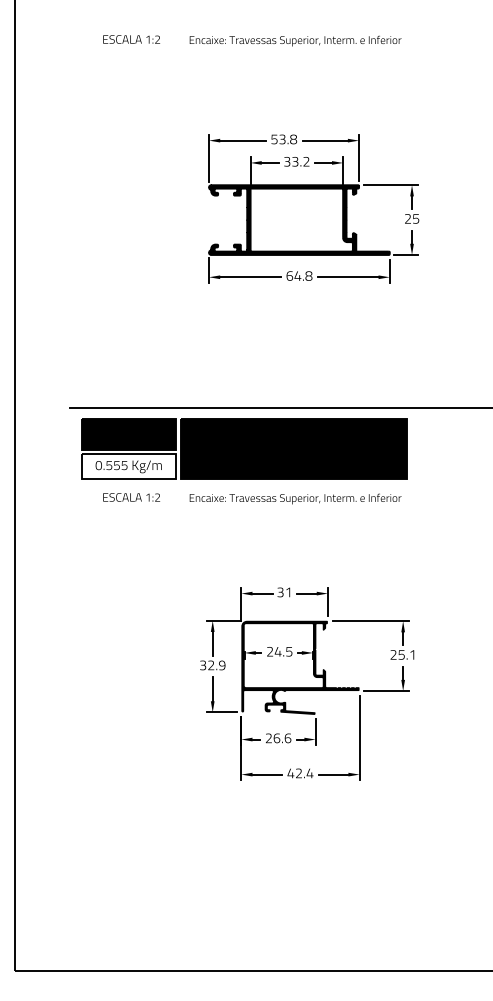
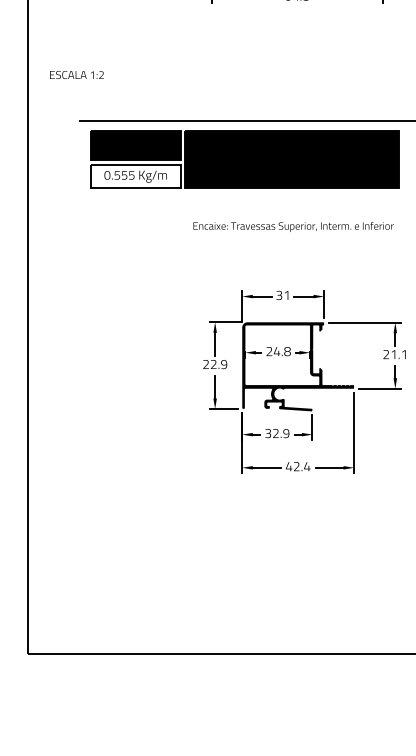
text: (131, 497) -> (76, 75), moved
text: (295, 498) -> (293, 226), moved
text: (288, 651) -> (286, 351), 24.5 -> 24.8
text: (401, 654) -> (393, 354), 25.1 -> 21.1
text: (203, 665) -> (206, 364), 32.9 -> 22.9
text: (278, 738) -> (277, 433), 26.6 -> 32.9

